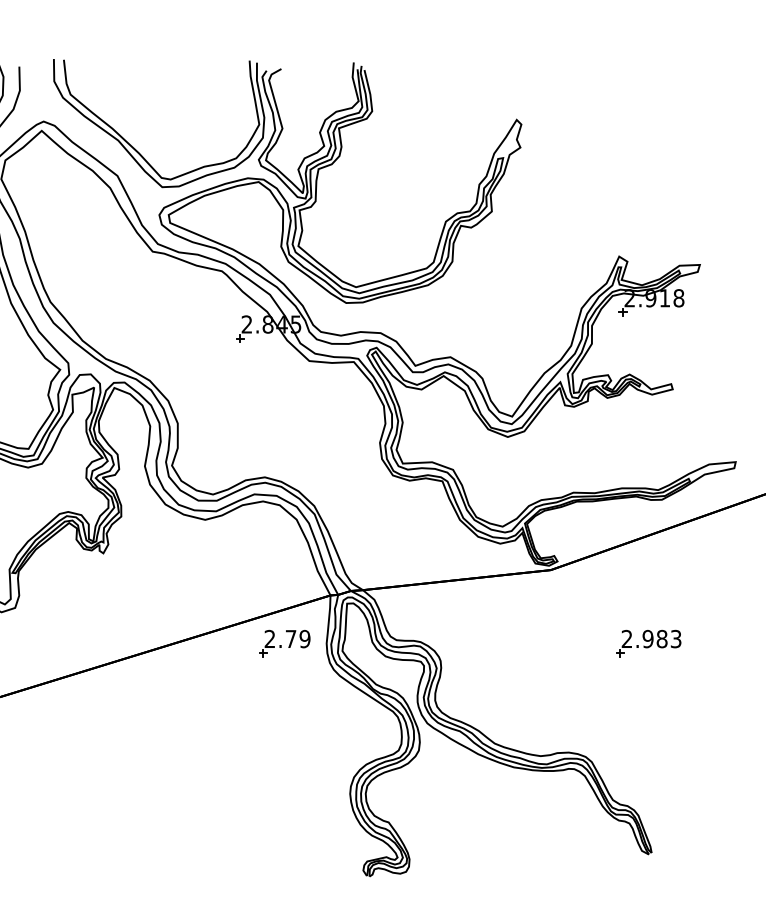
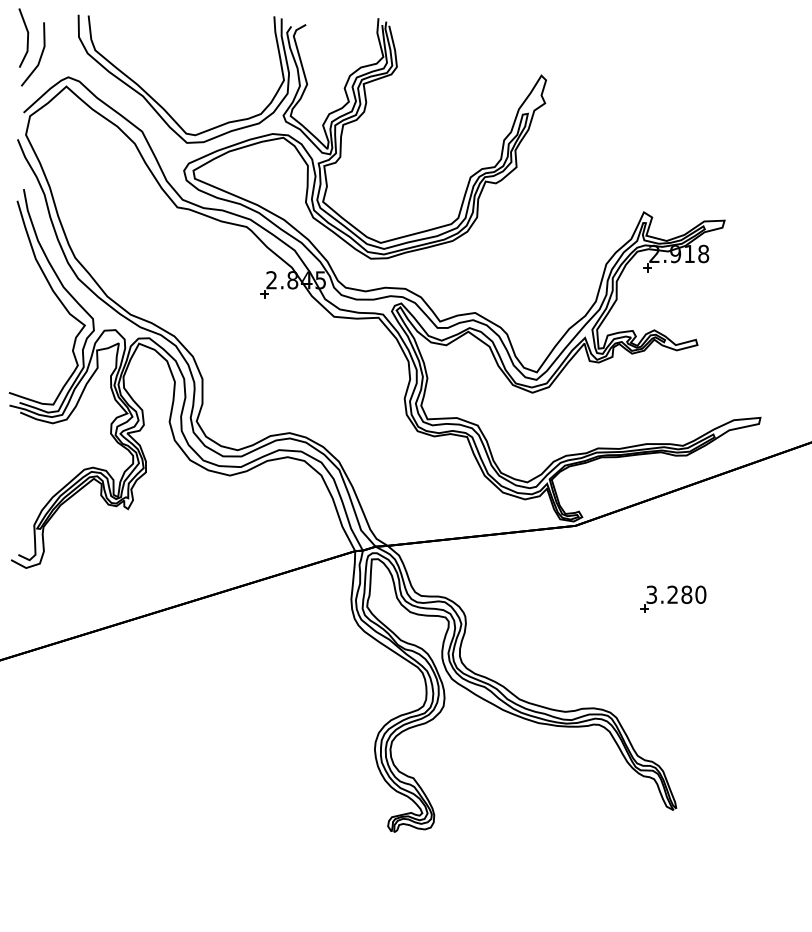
text: (651, 638) -> (676, 594), 2.983 -> 3.280
part: (284, 642) -> (309, 598), removed

